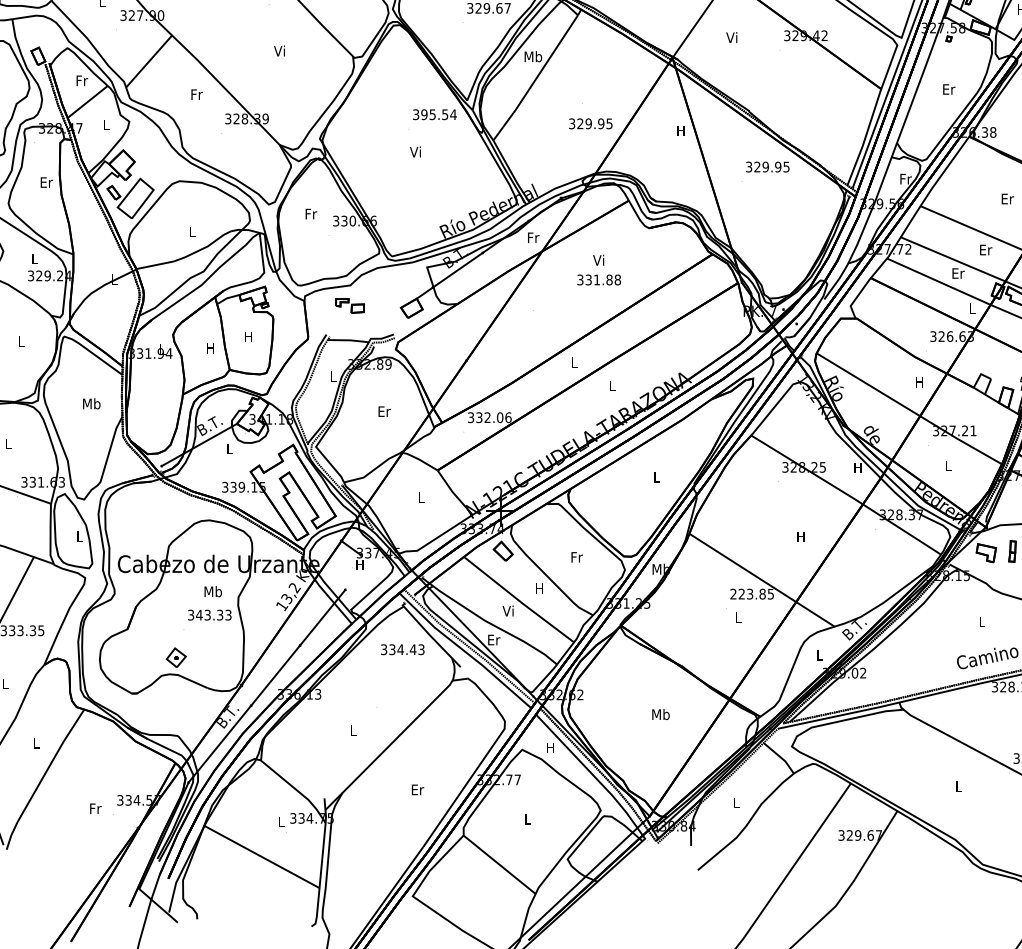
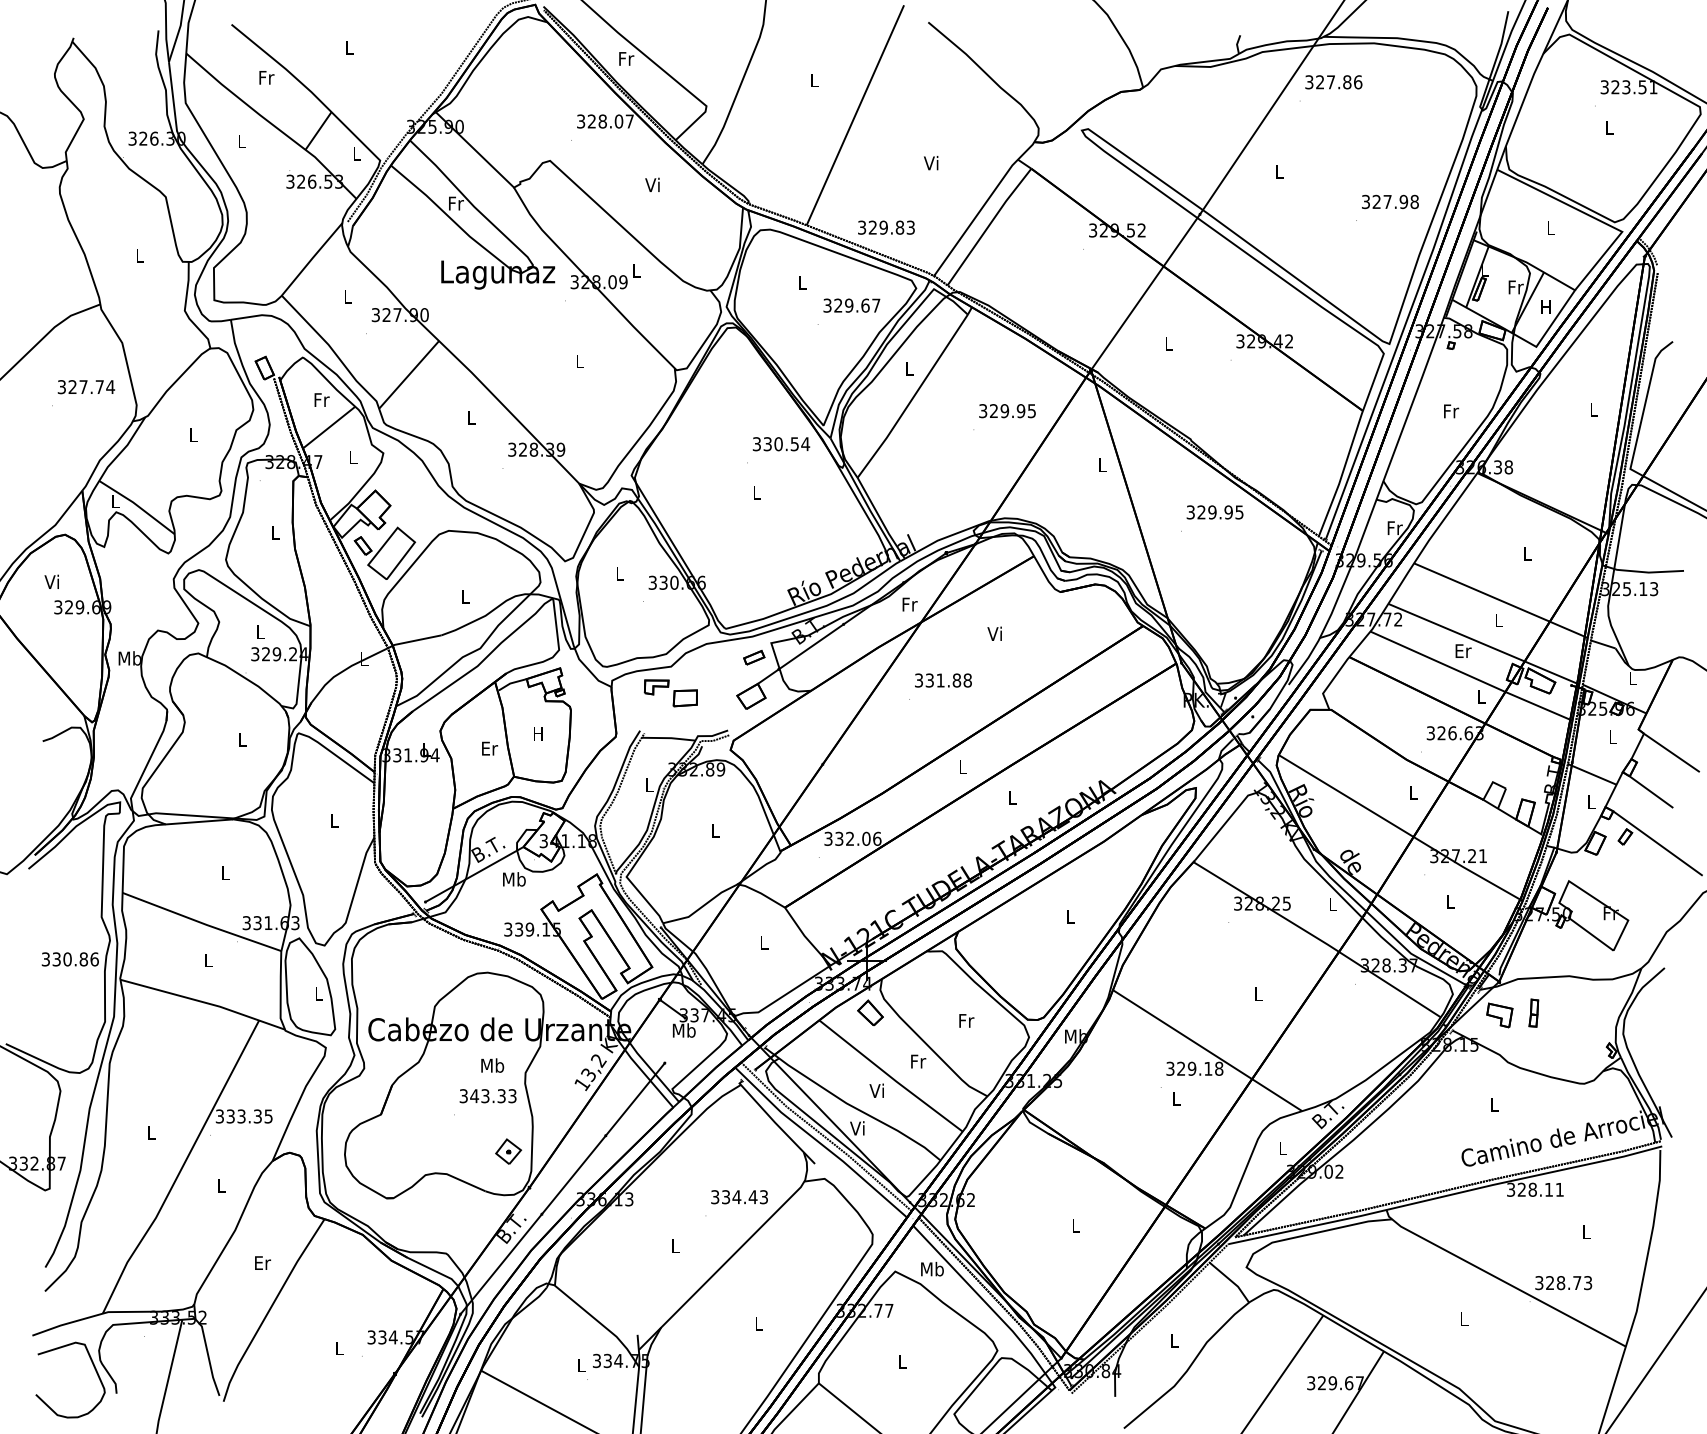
text: (732, 37) -> (1168, 343), Vi -> L
text: (279, 51) -> (578, 361), Vi -> L
text: (533, 56) -> (909, 368), Mb -> L
text: (949, 89) -> (1451, 411), Er -> Fr
text: (197, 94) -> (471, 417), Fr -> L
text: (428, 114) -> (772, 444), 395.54 -> 330.54
text: (590, 124) -> (1007, 411), moved
text: (680, 130) -> (1101, 464), H -> L
text: (415, 151) -> (755, 492), Vi -> L
text: (46, 182) -> (275, 532), Er -> L
text: (1007, 198) -> (1527, 553), Er -> L
text: (311, 213) -> (620, 573), Fr -> L
text: (986, 250) -> (1499, 620), Er -> L
part: (414, 278) -> (754, 657), added
text: (599, 279) -> (943, 680), moved
part: (349, 306) -> (670, 693), size x1.43
text: (211, 348) -> (490, 748), H -> Er
text: (919, 382) -> (1412, 792), H -> L
text: (91, 403) -> (334, 820), Mb -> L
text: (384, 411) -> (715, 830), Er -> L
text: (230, 448) -> (514, 879), L -> Mb
text: (857, 468) -> (1332, 904), H -> L
text: (801, 536) -> (1258, 993), H -> L
text: (359, 564) -> (683, 1030), H -> Mb
text: (540, 588) -> (918, 1061), H -> Fr
text: (751, 593) -> (1194, 1068), 223.85 -> 329.18
text: (494, 639) -> (858, 1128), Er -> Vi
text: (402, 649) -> (739, 1197), moved
part: (176, 657) -> (508, 1151), moved
text: (660, 714) -> (1075, 1225), Mb -> L
text: (37, 742) -> (263, 1262), L -> Er
text: (550, 747) -> (932, 1268), H -> Mb
text: (418, 789) -> (759, 1323), Er -> L
text: (95, 808) -> (339, 1348), Fr -> L

